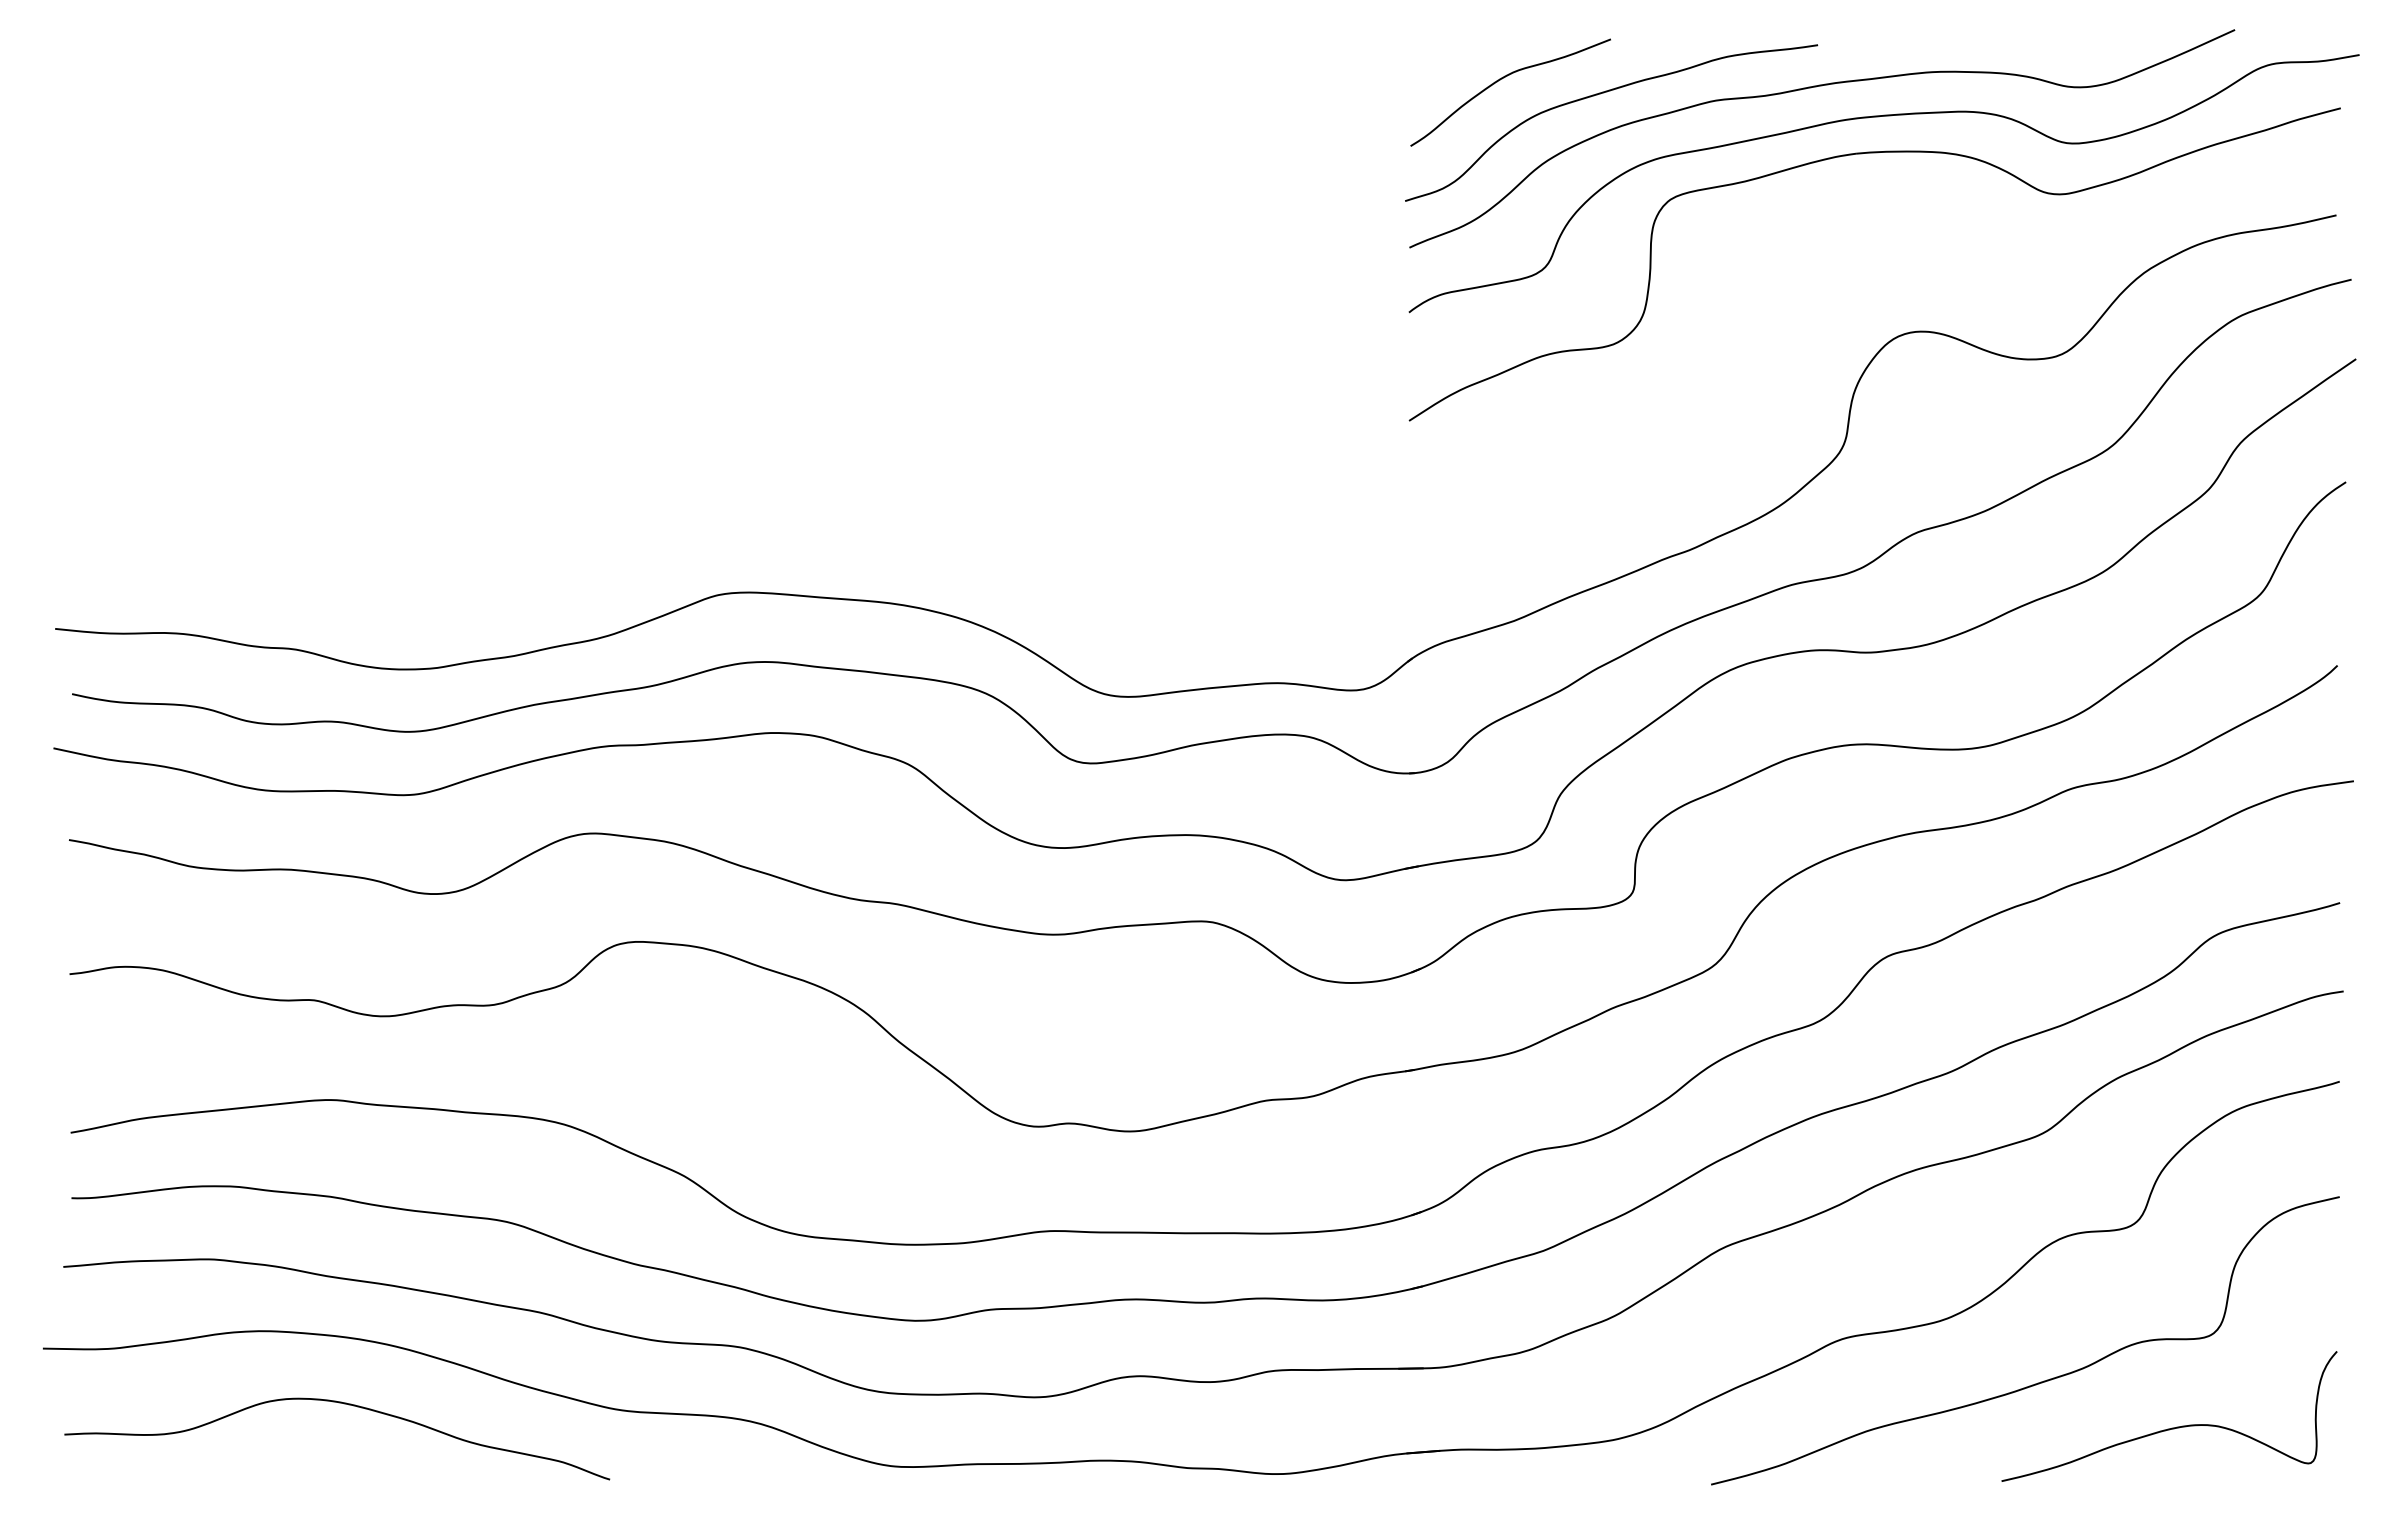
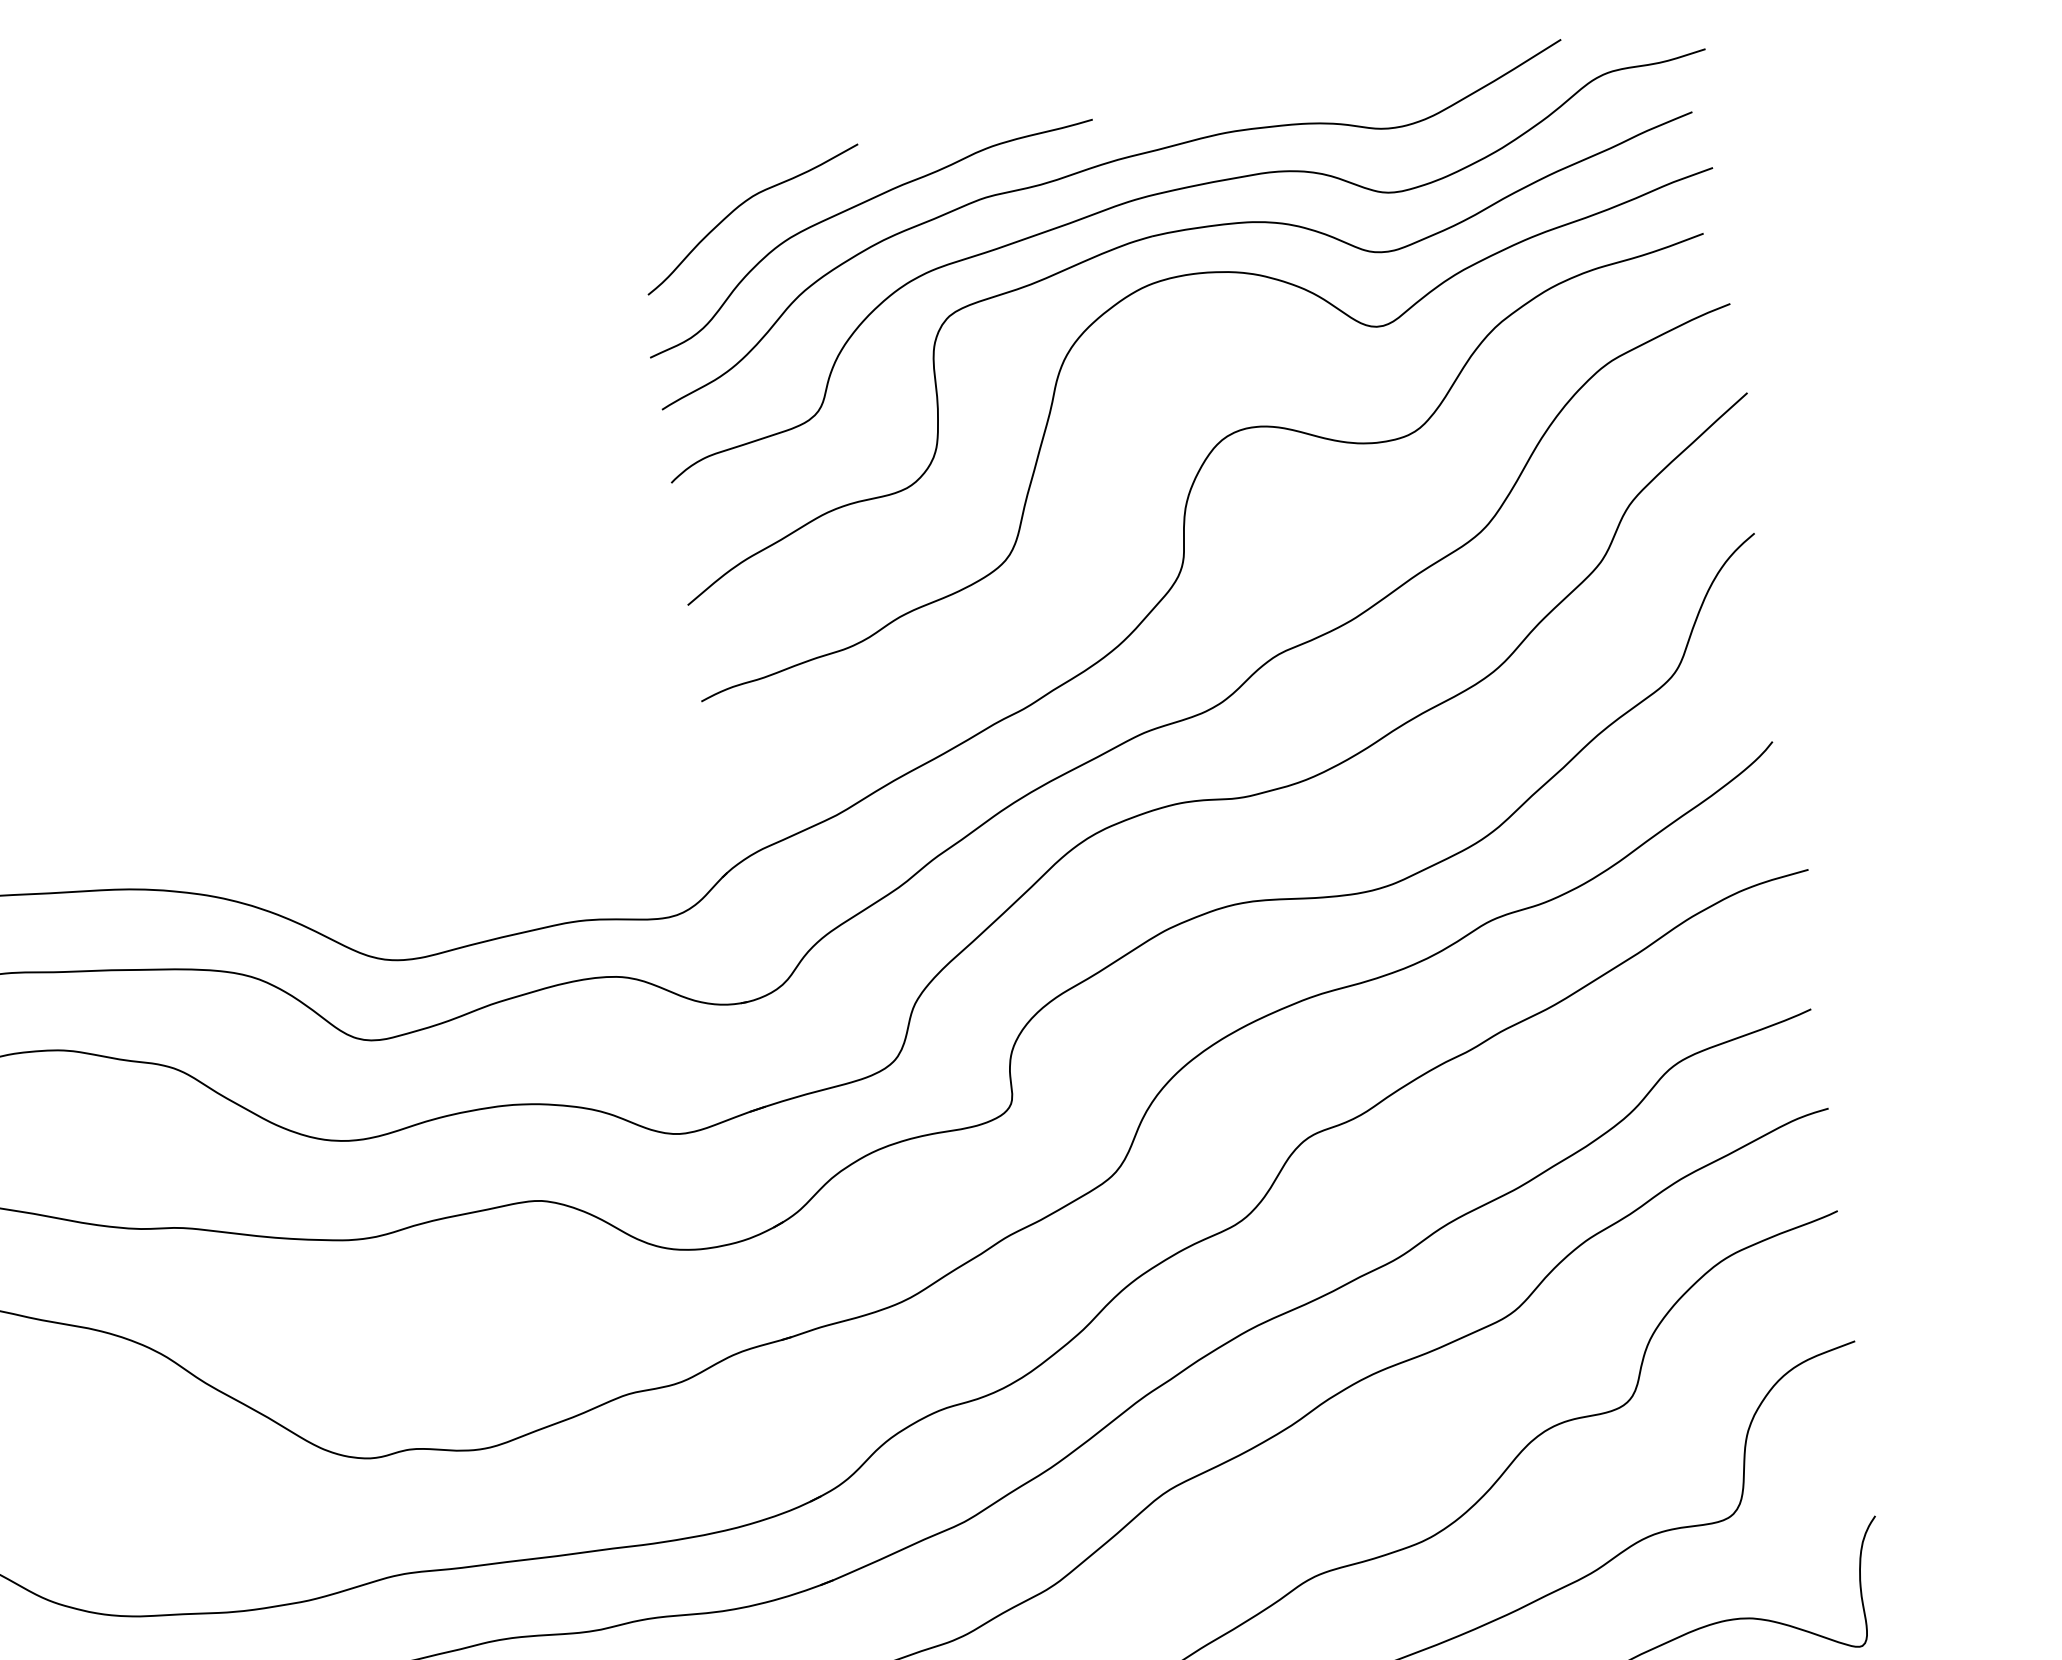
curve: (1750, 288) -> (1053, 404), added

